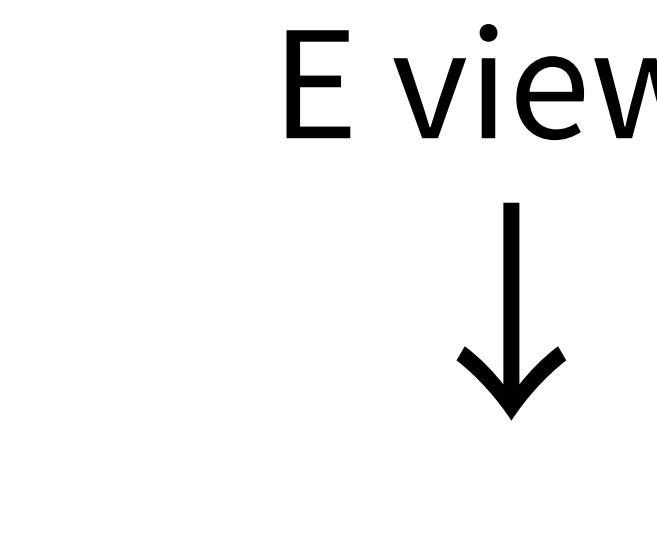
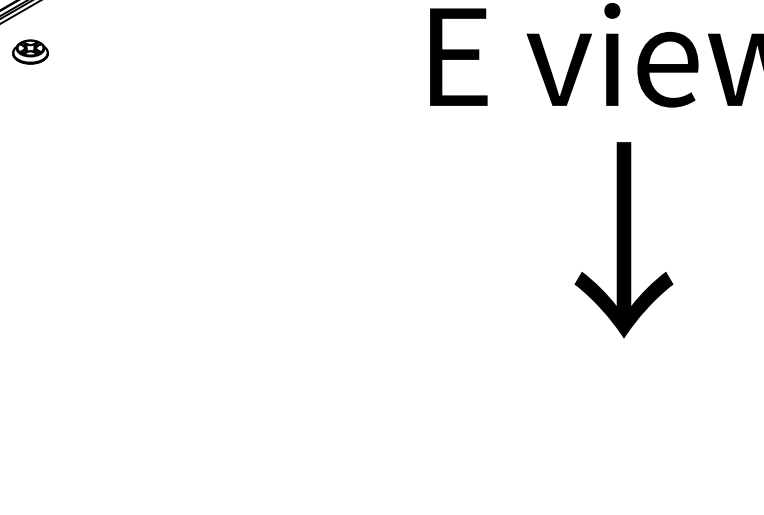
text: (510, 311) -> (623, 240), moved

